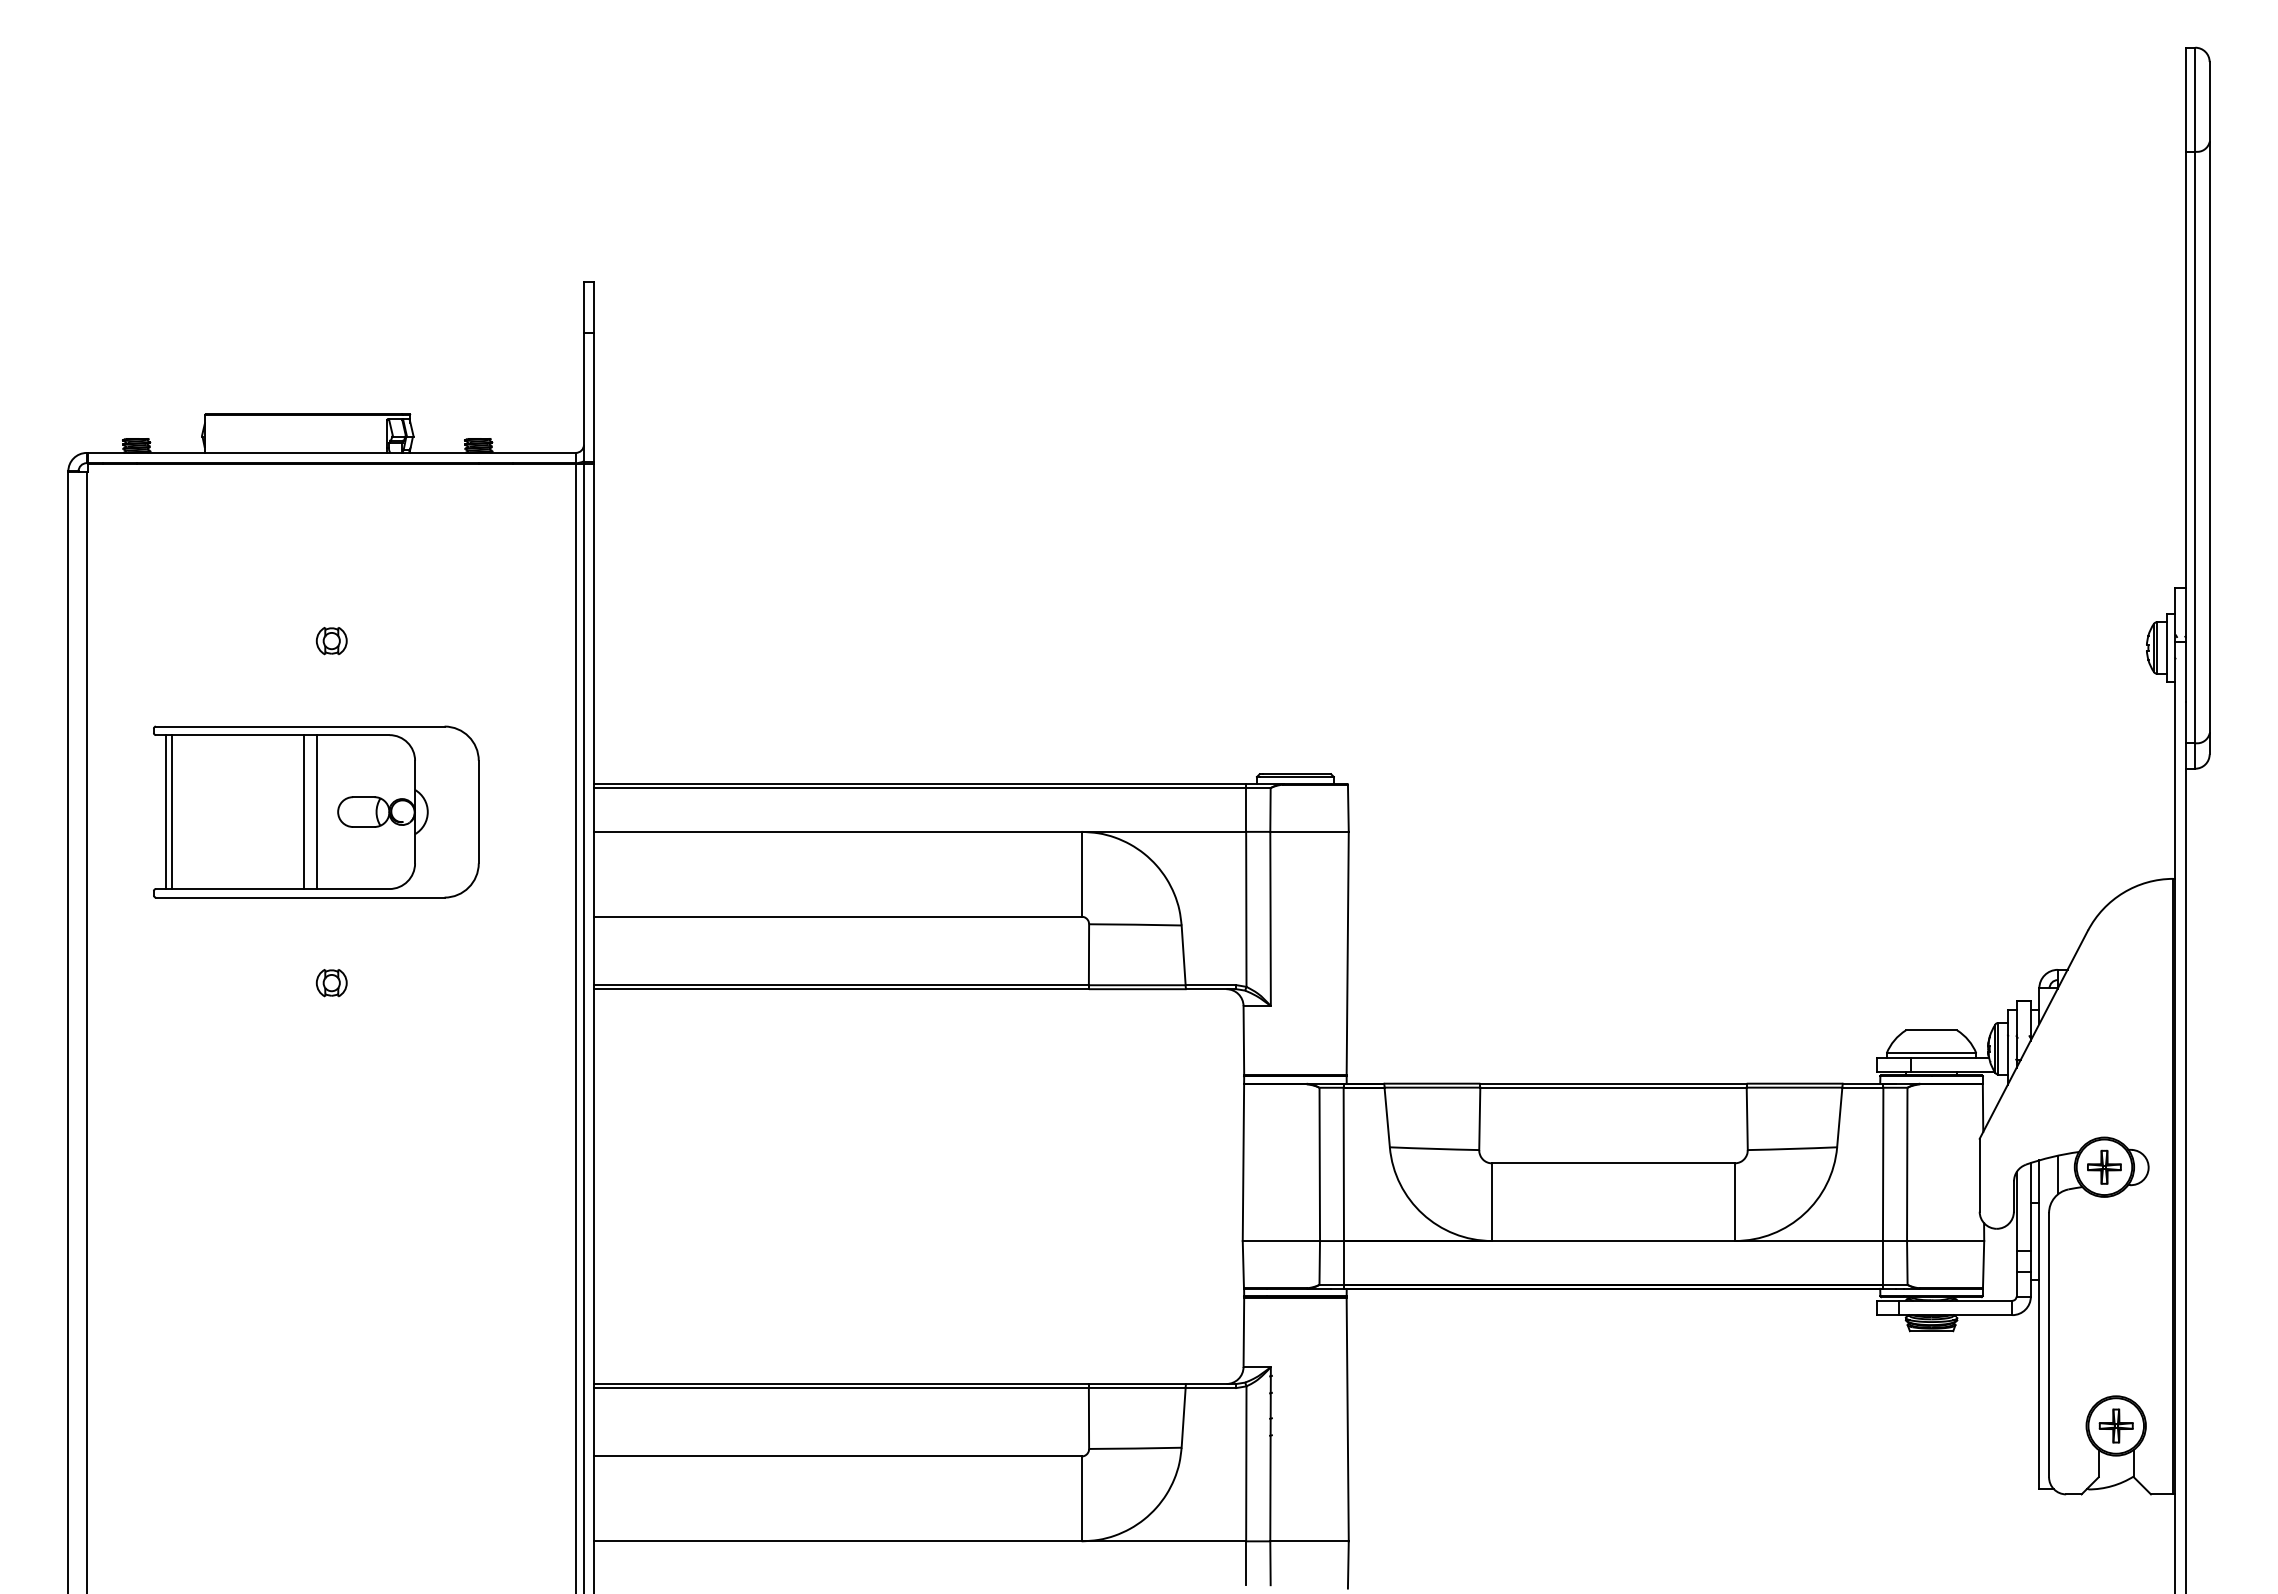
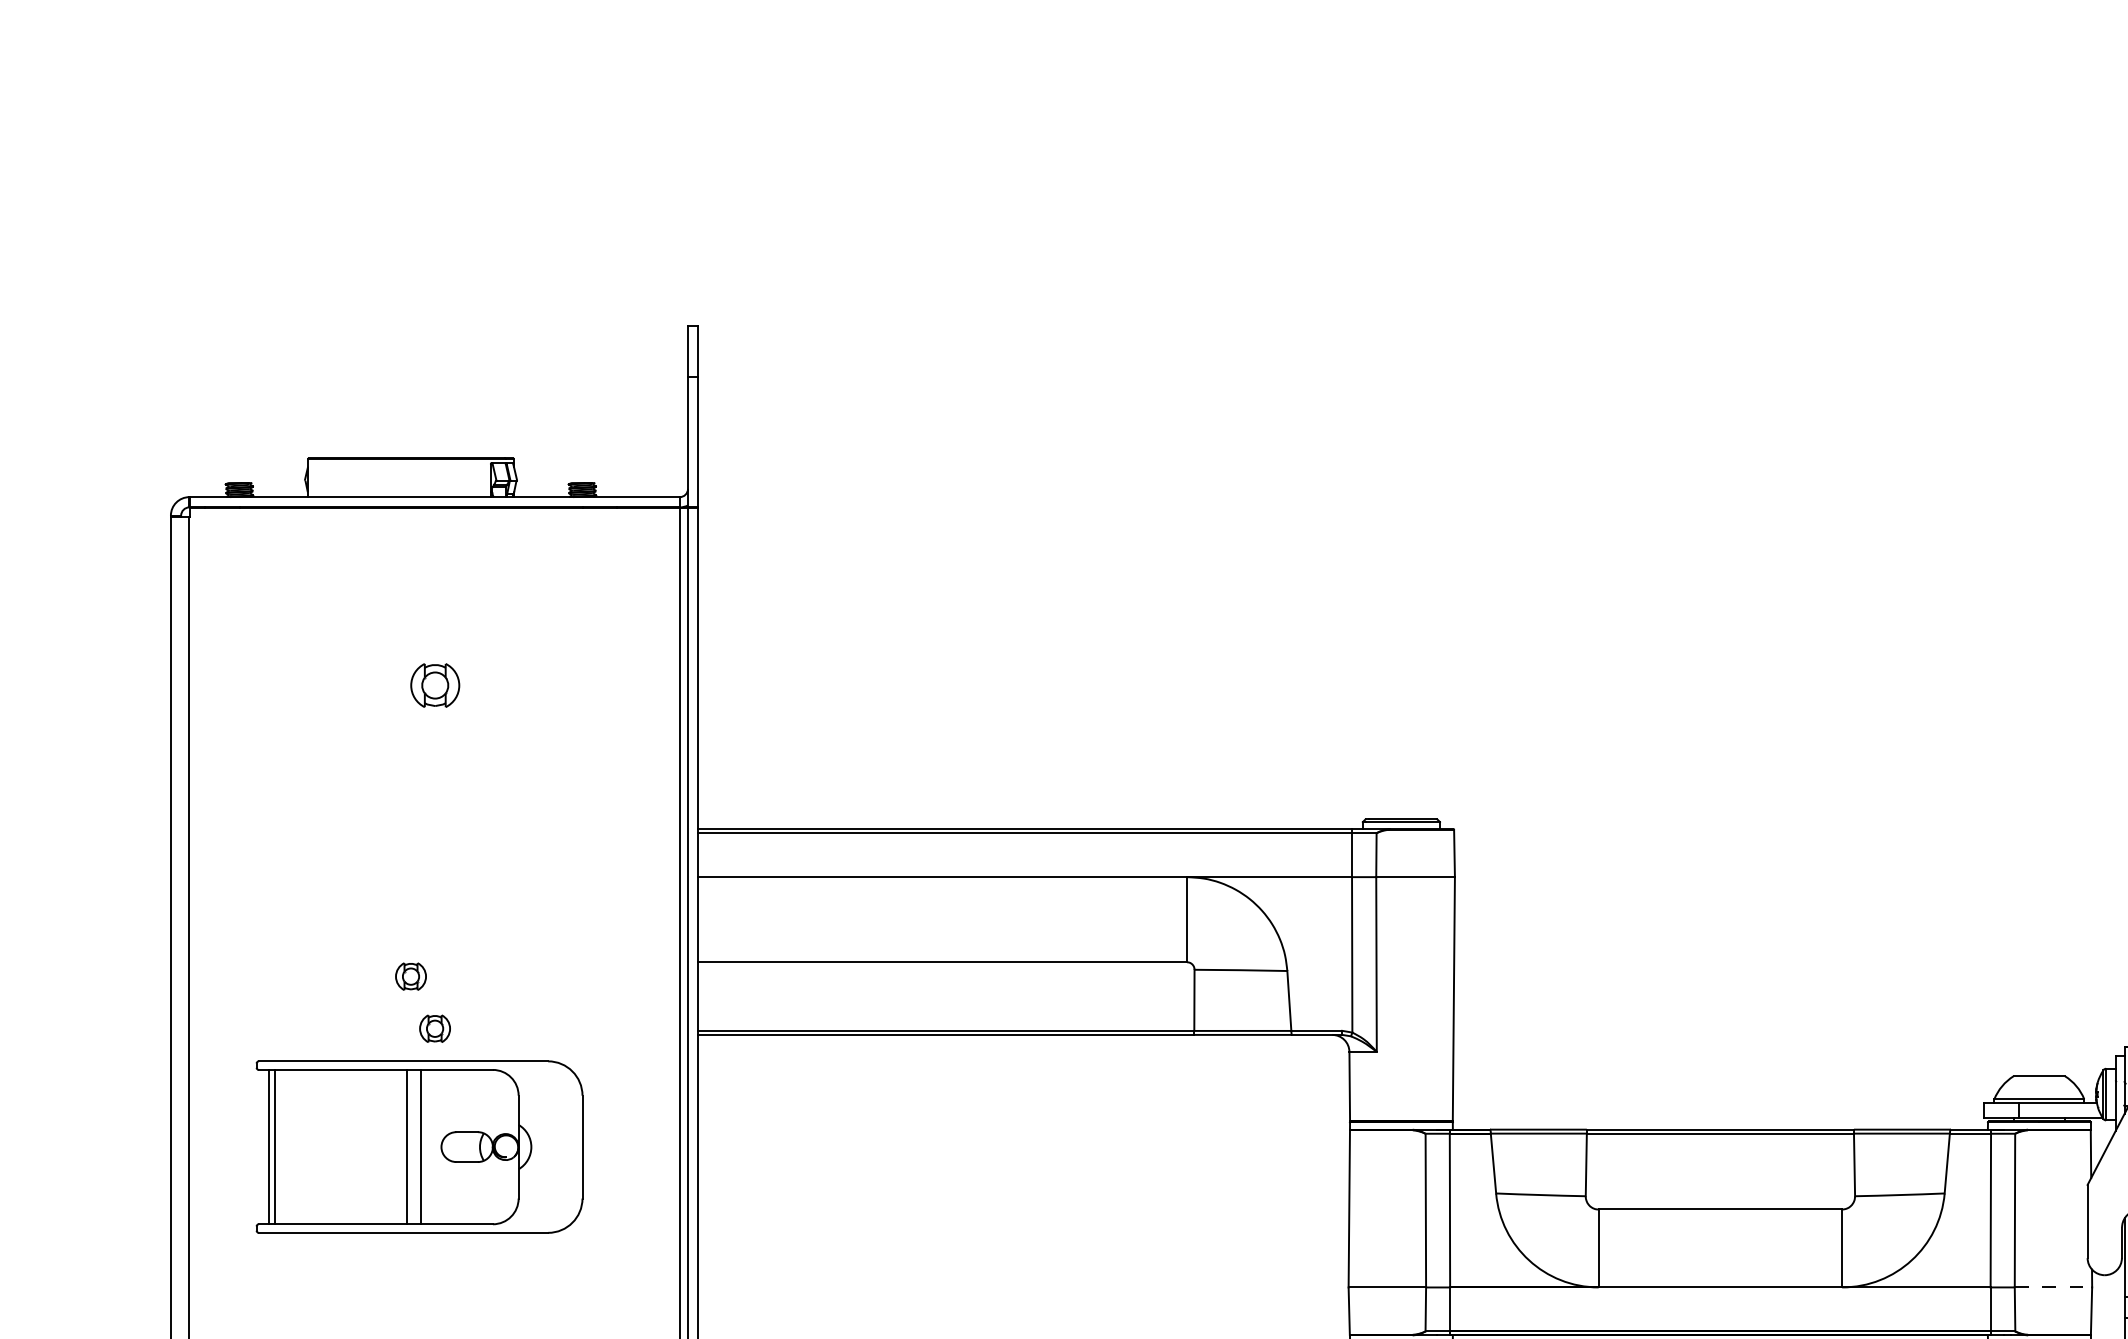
part: (331, 641) -> (434, 686), size x1.6
part: (316, 811) -> (419, 1146), moved
part: (307, 931) -> (410, 977), added
line: (1945, 1241) -> (2053, 1287), solid -> dashed

